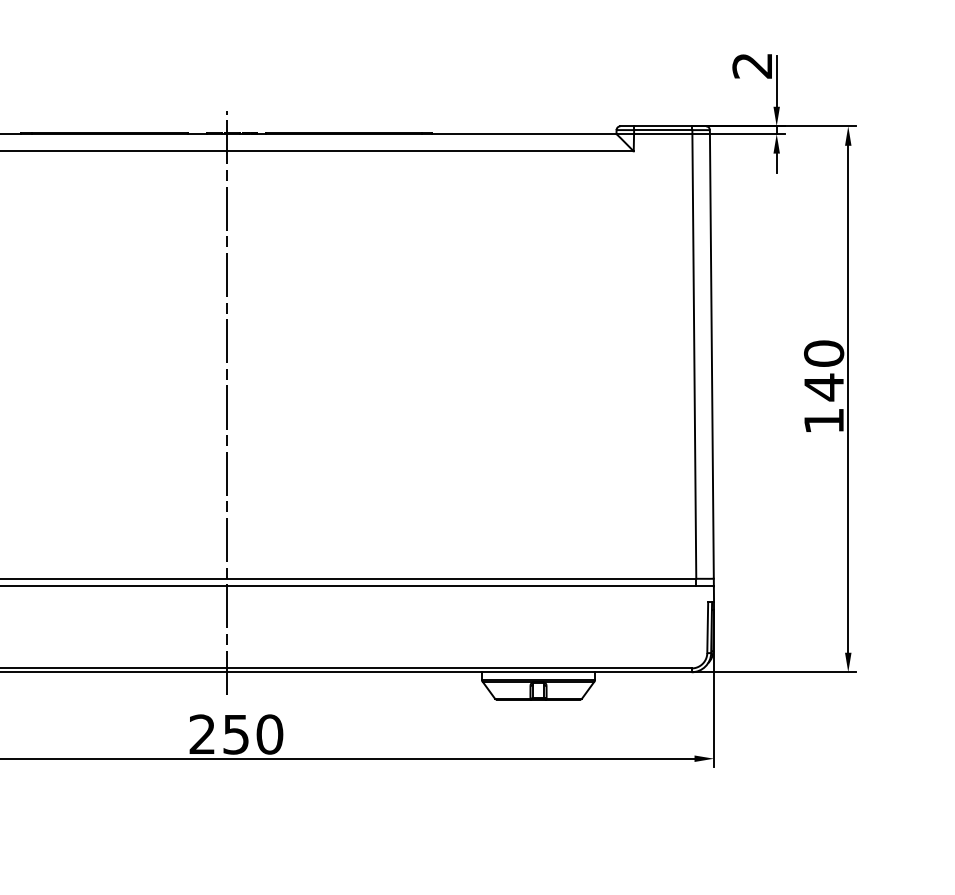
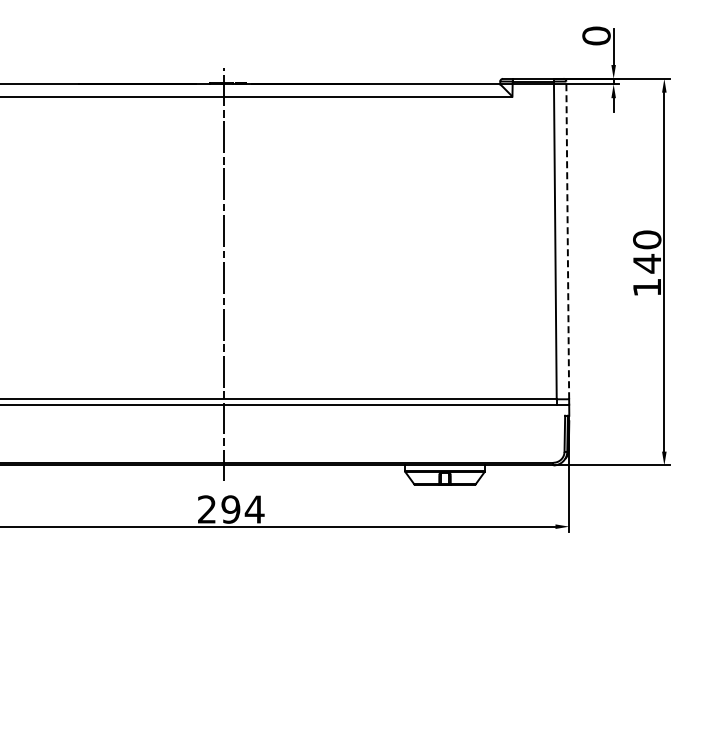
text: (752, 65) -> (596, 35), 2 -> 0
line: (711, 354) -> (567, 240), solid -> dashed
text: (252, 734) -> (242, 509), 250 -> 294

